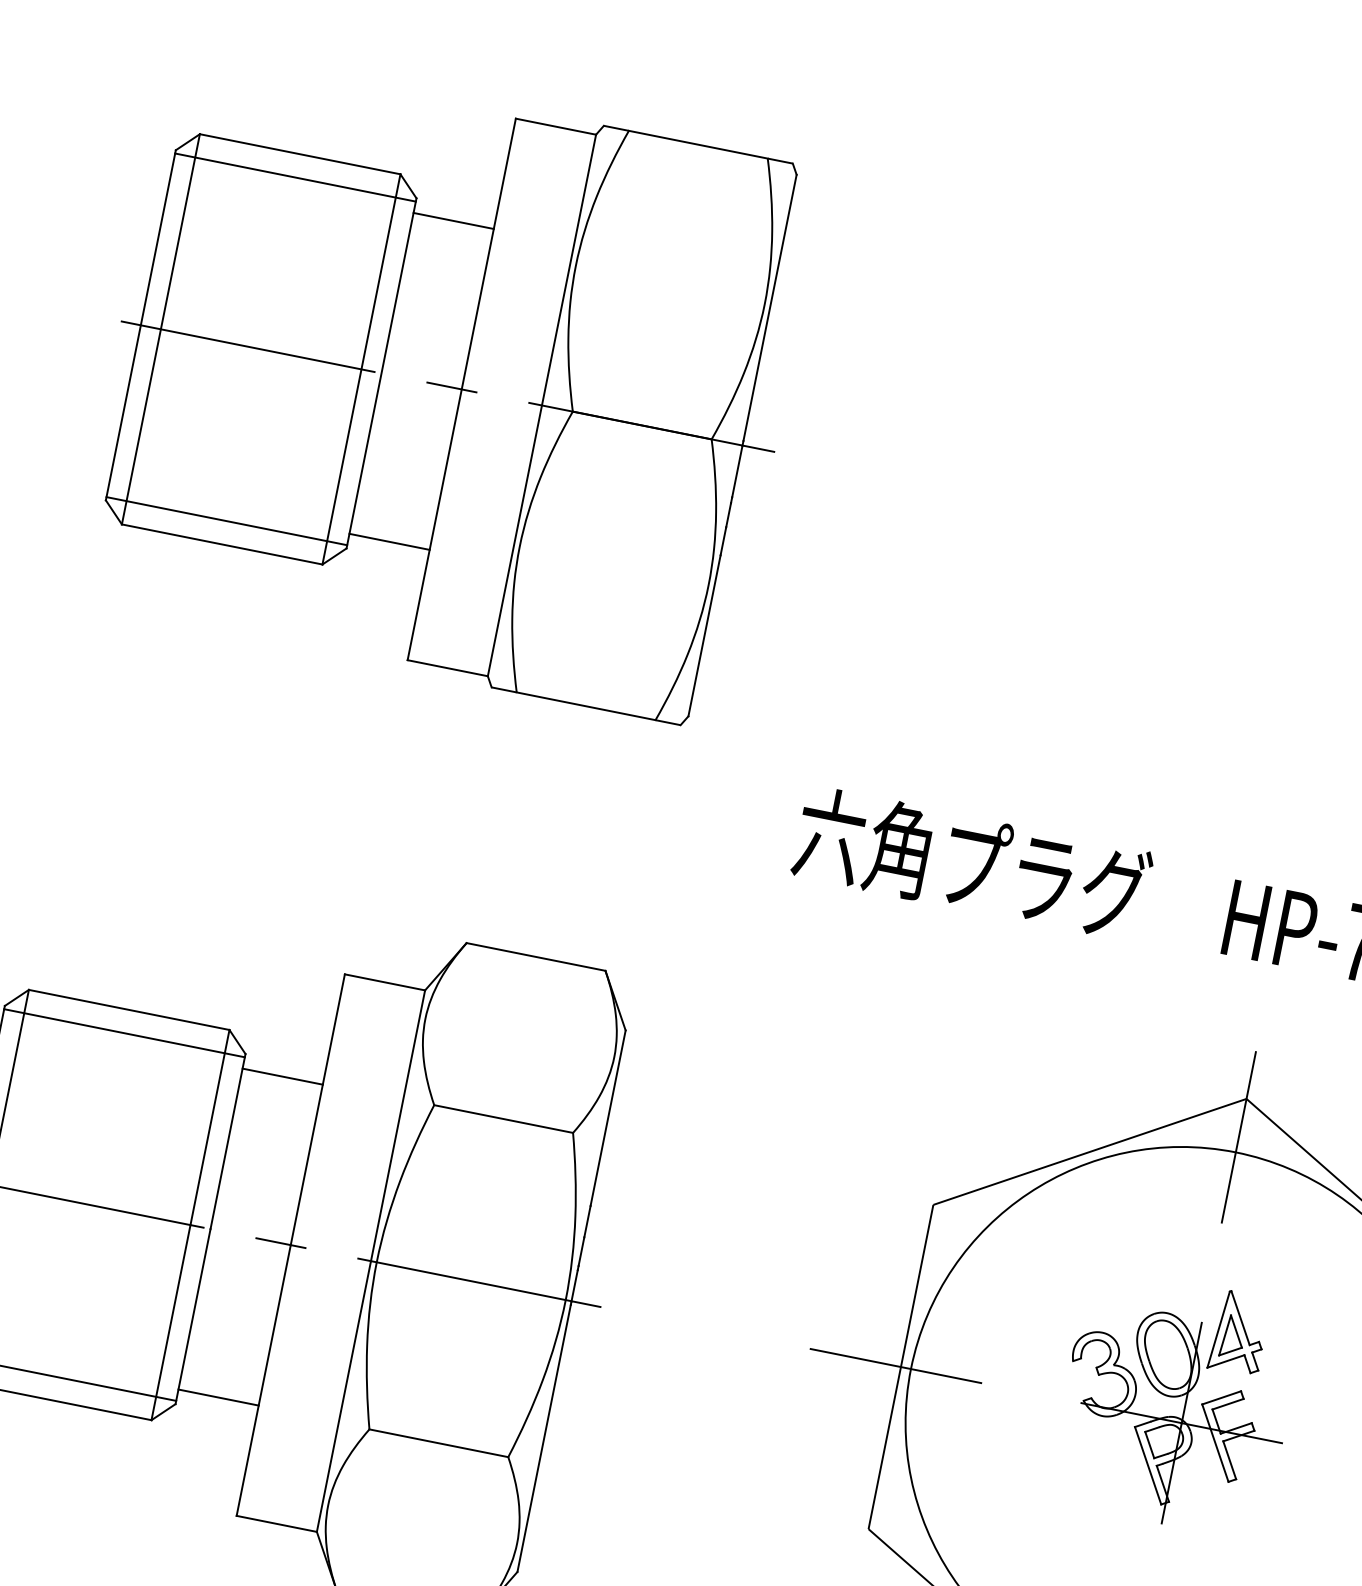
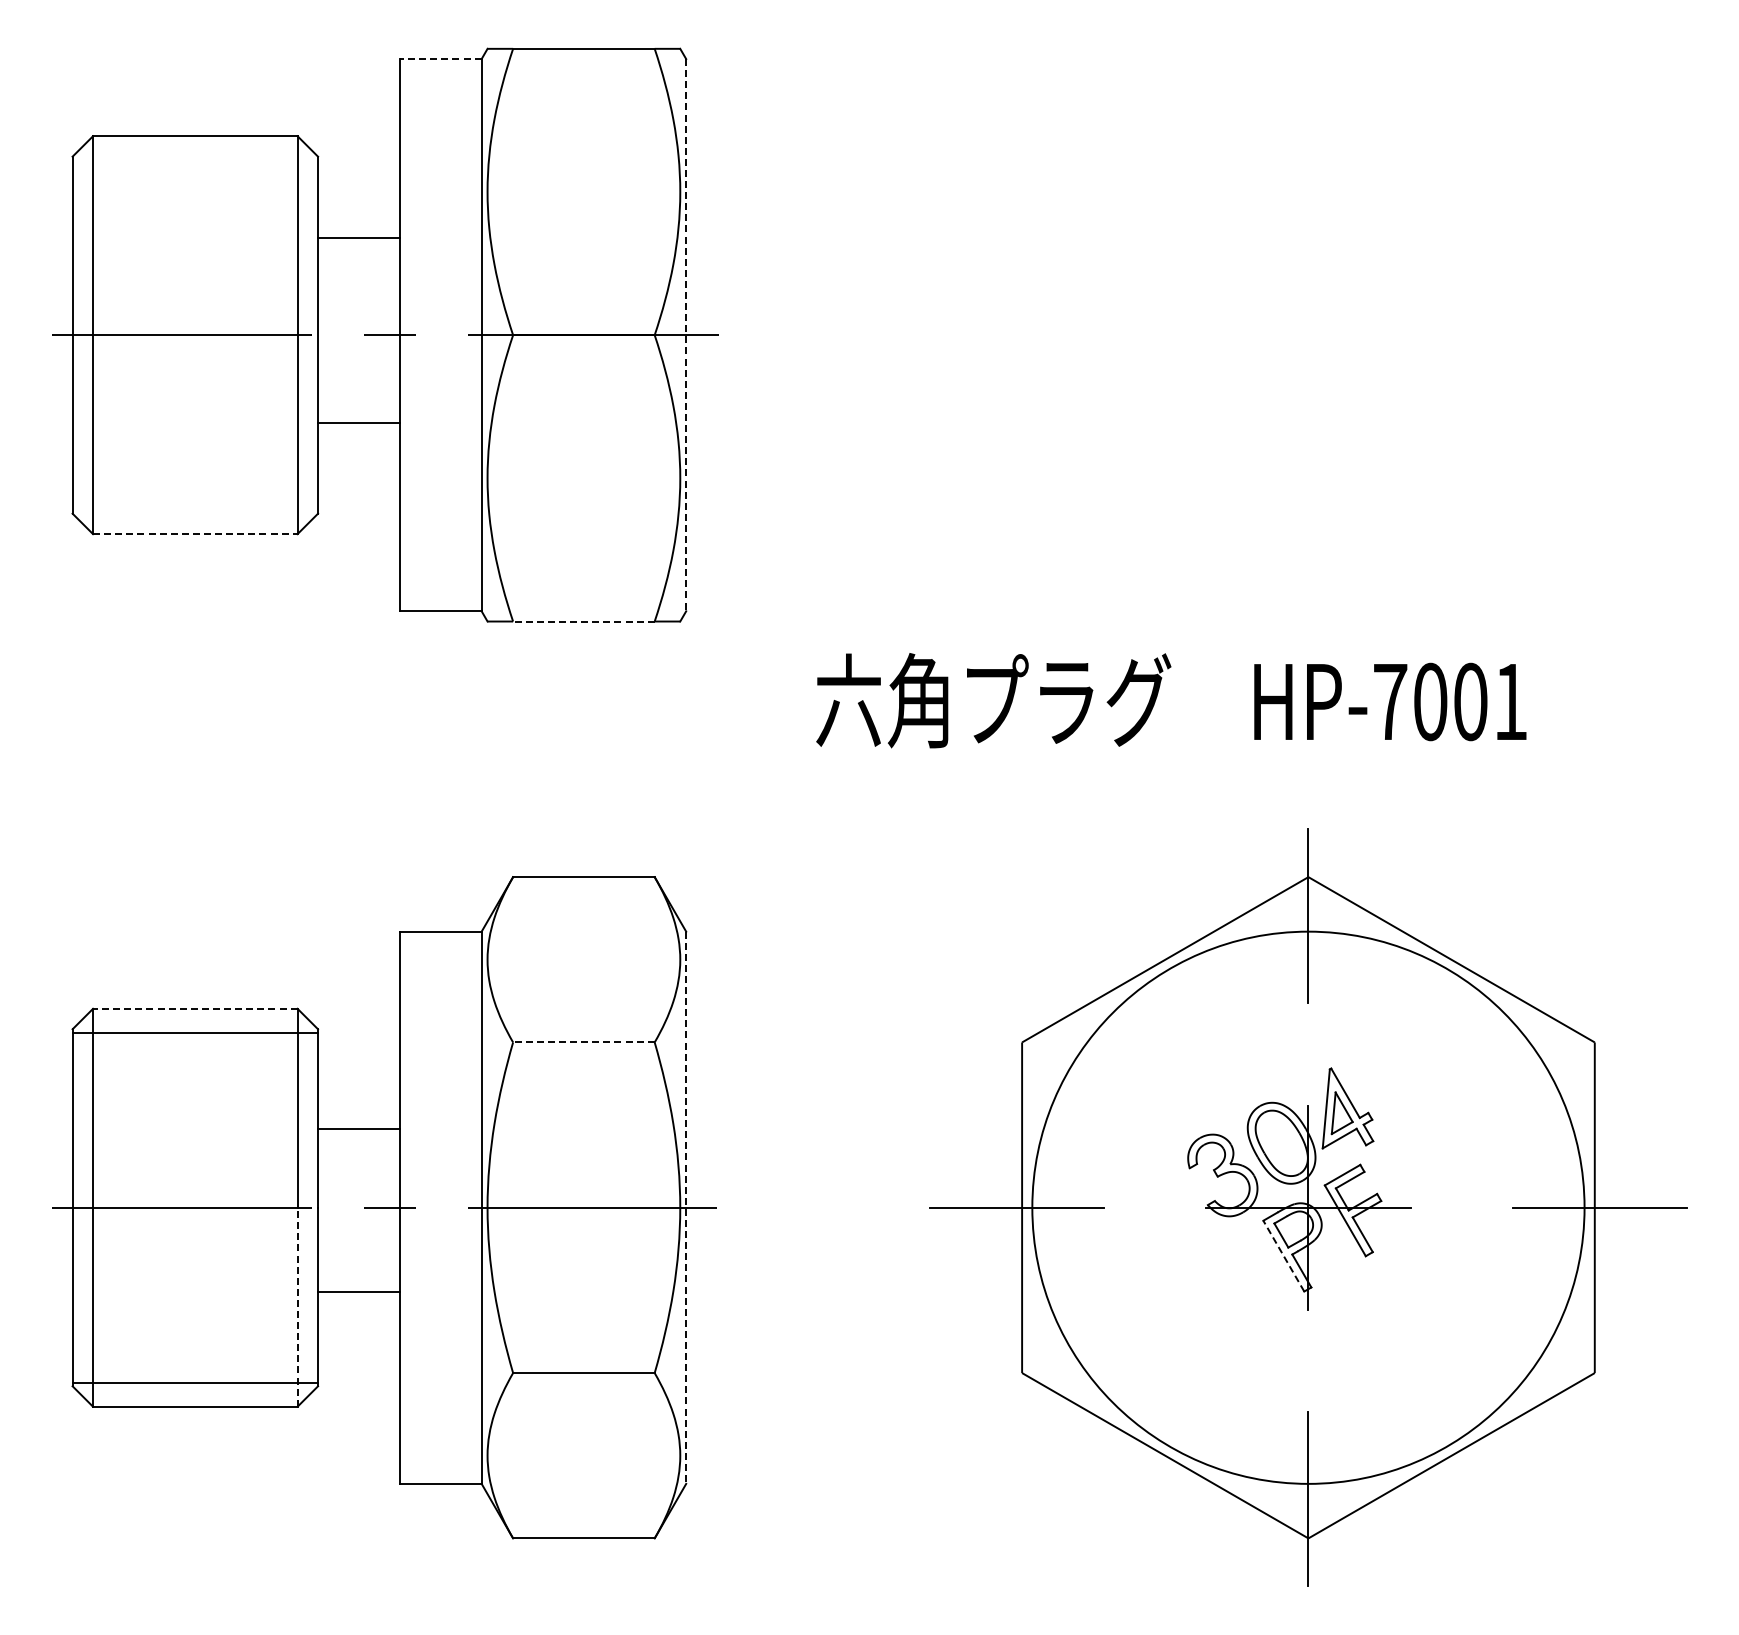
line: (555, 127) -> (440, 59), solid -> dashed
line: (295, 177) -> (195, 159), removed
line: (453, 220) -> (358, 237), moved
line: (742, 445) -> (686, 335), solid -> dashed
line: (227, 521) -> (195, 510), removed
line: (389, 541) -> (358, 422), moved
line: (222, 544) -> (195, 534), solid -> dashed
line: (585, 706) -> (583, 621), solid -> dashed
line: (128, 1009) -> (194, 1008), solid -> dashed
line: (282, 1076) -> (358, 1129), moved
line: (503, 1119) -> (583, 1042), solid -> dashed
line: (571, 1301) -> (686, 1208), solid -> dashed
line: (171, 1321) -> (297, 1306), solid -> dashed
line: (218, 1397) -> (358, 1292), moved
line: (1147, 1466) -> (1283, 1256), solid -> dashed

